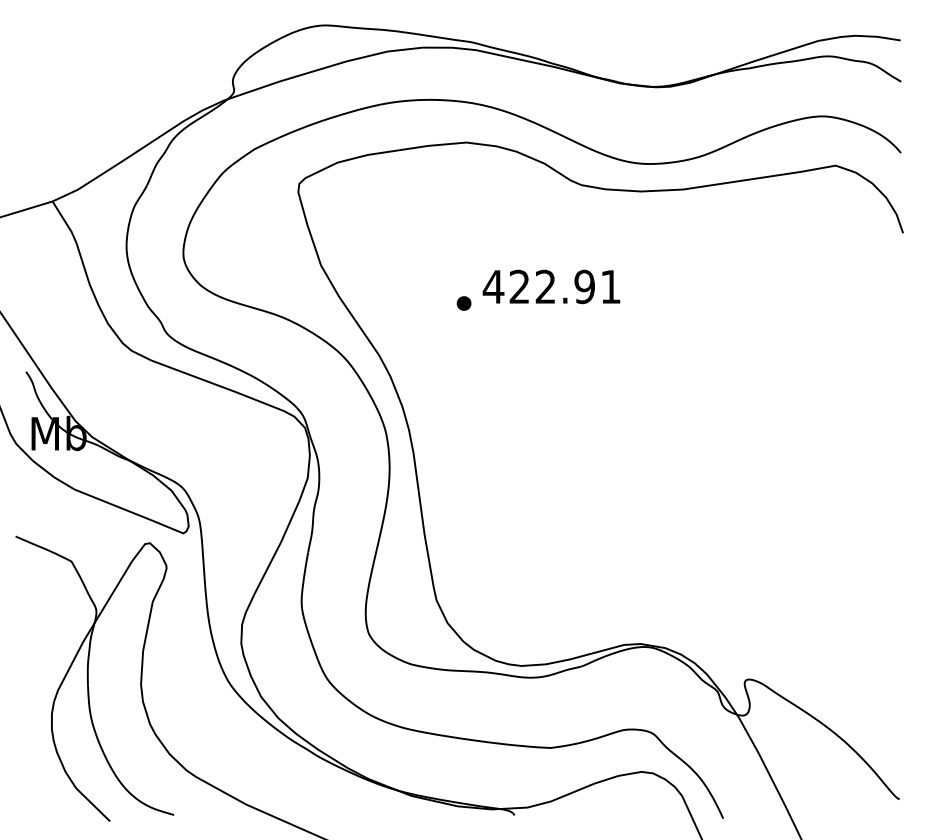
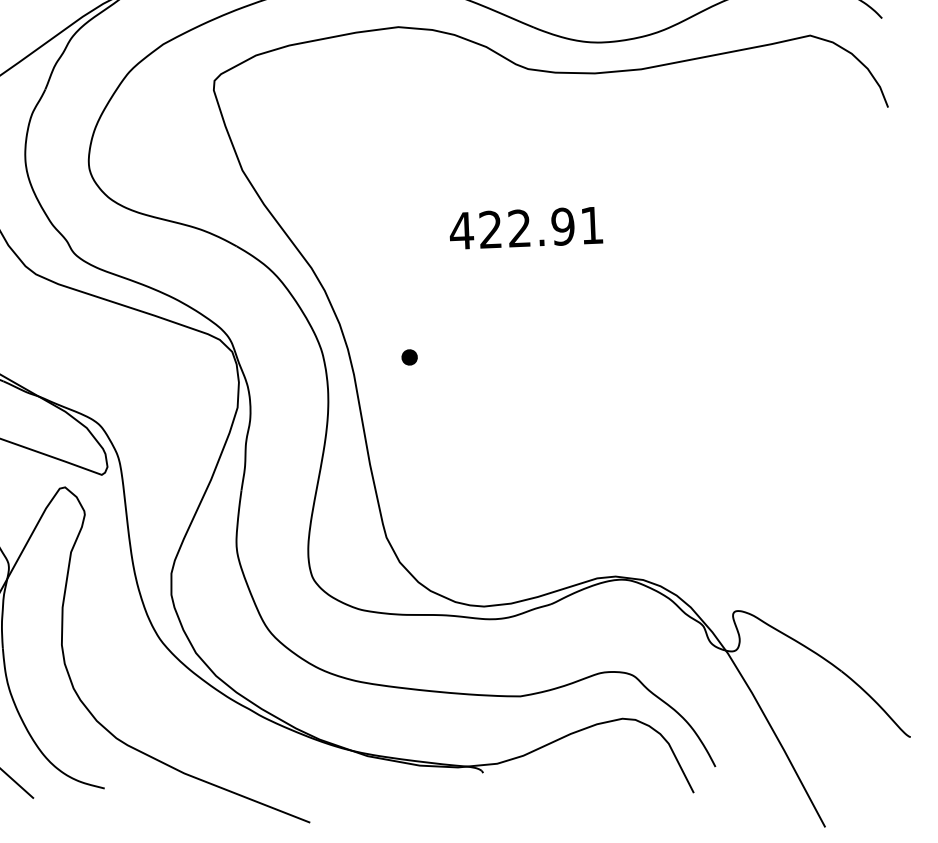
text: (551, 286) -> (526, 227), moved
part: (463, 303) -> (408, 357), moved

